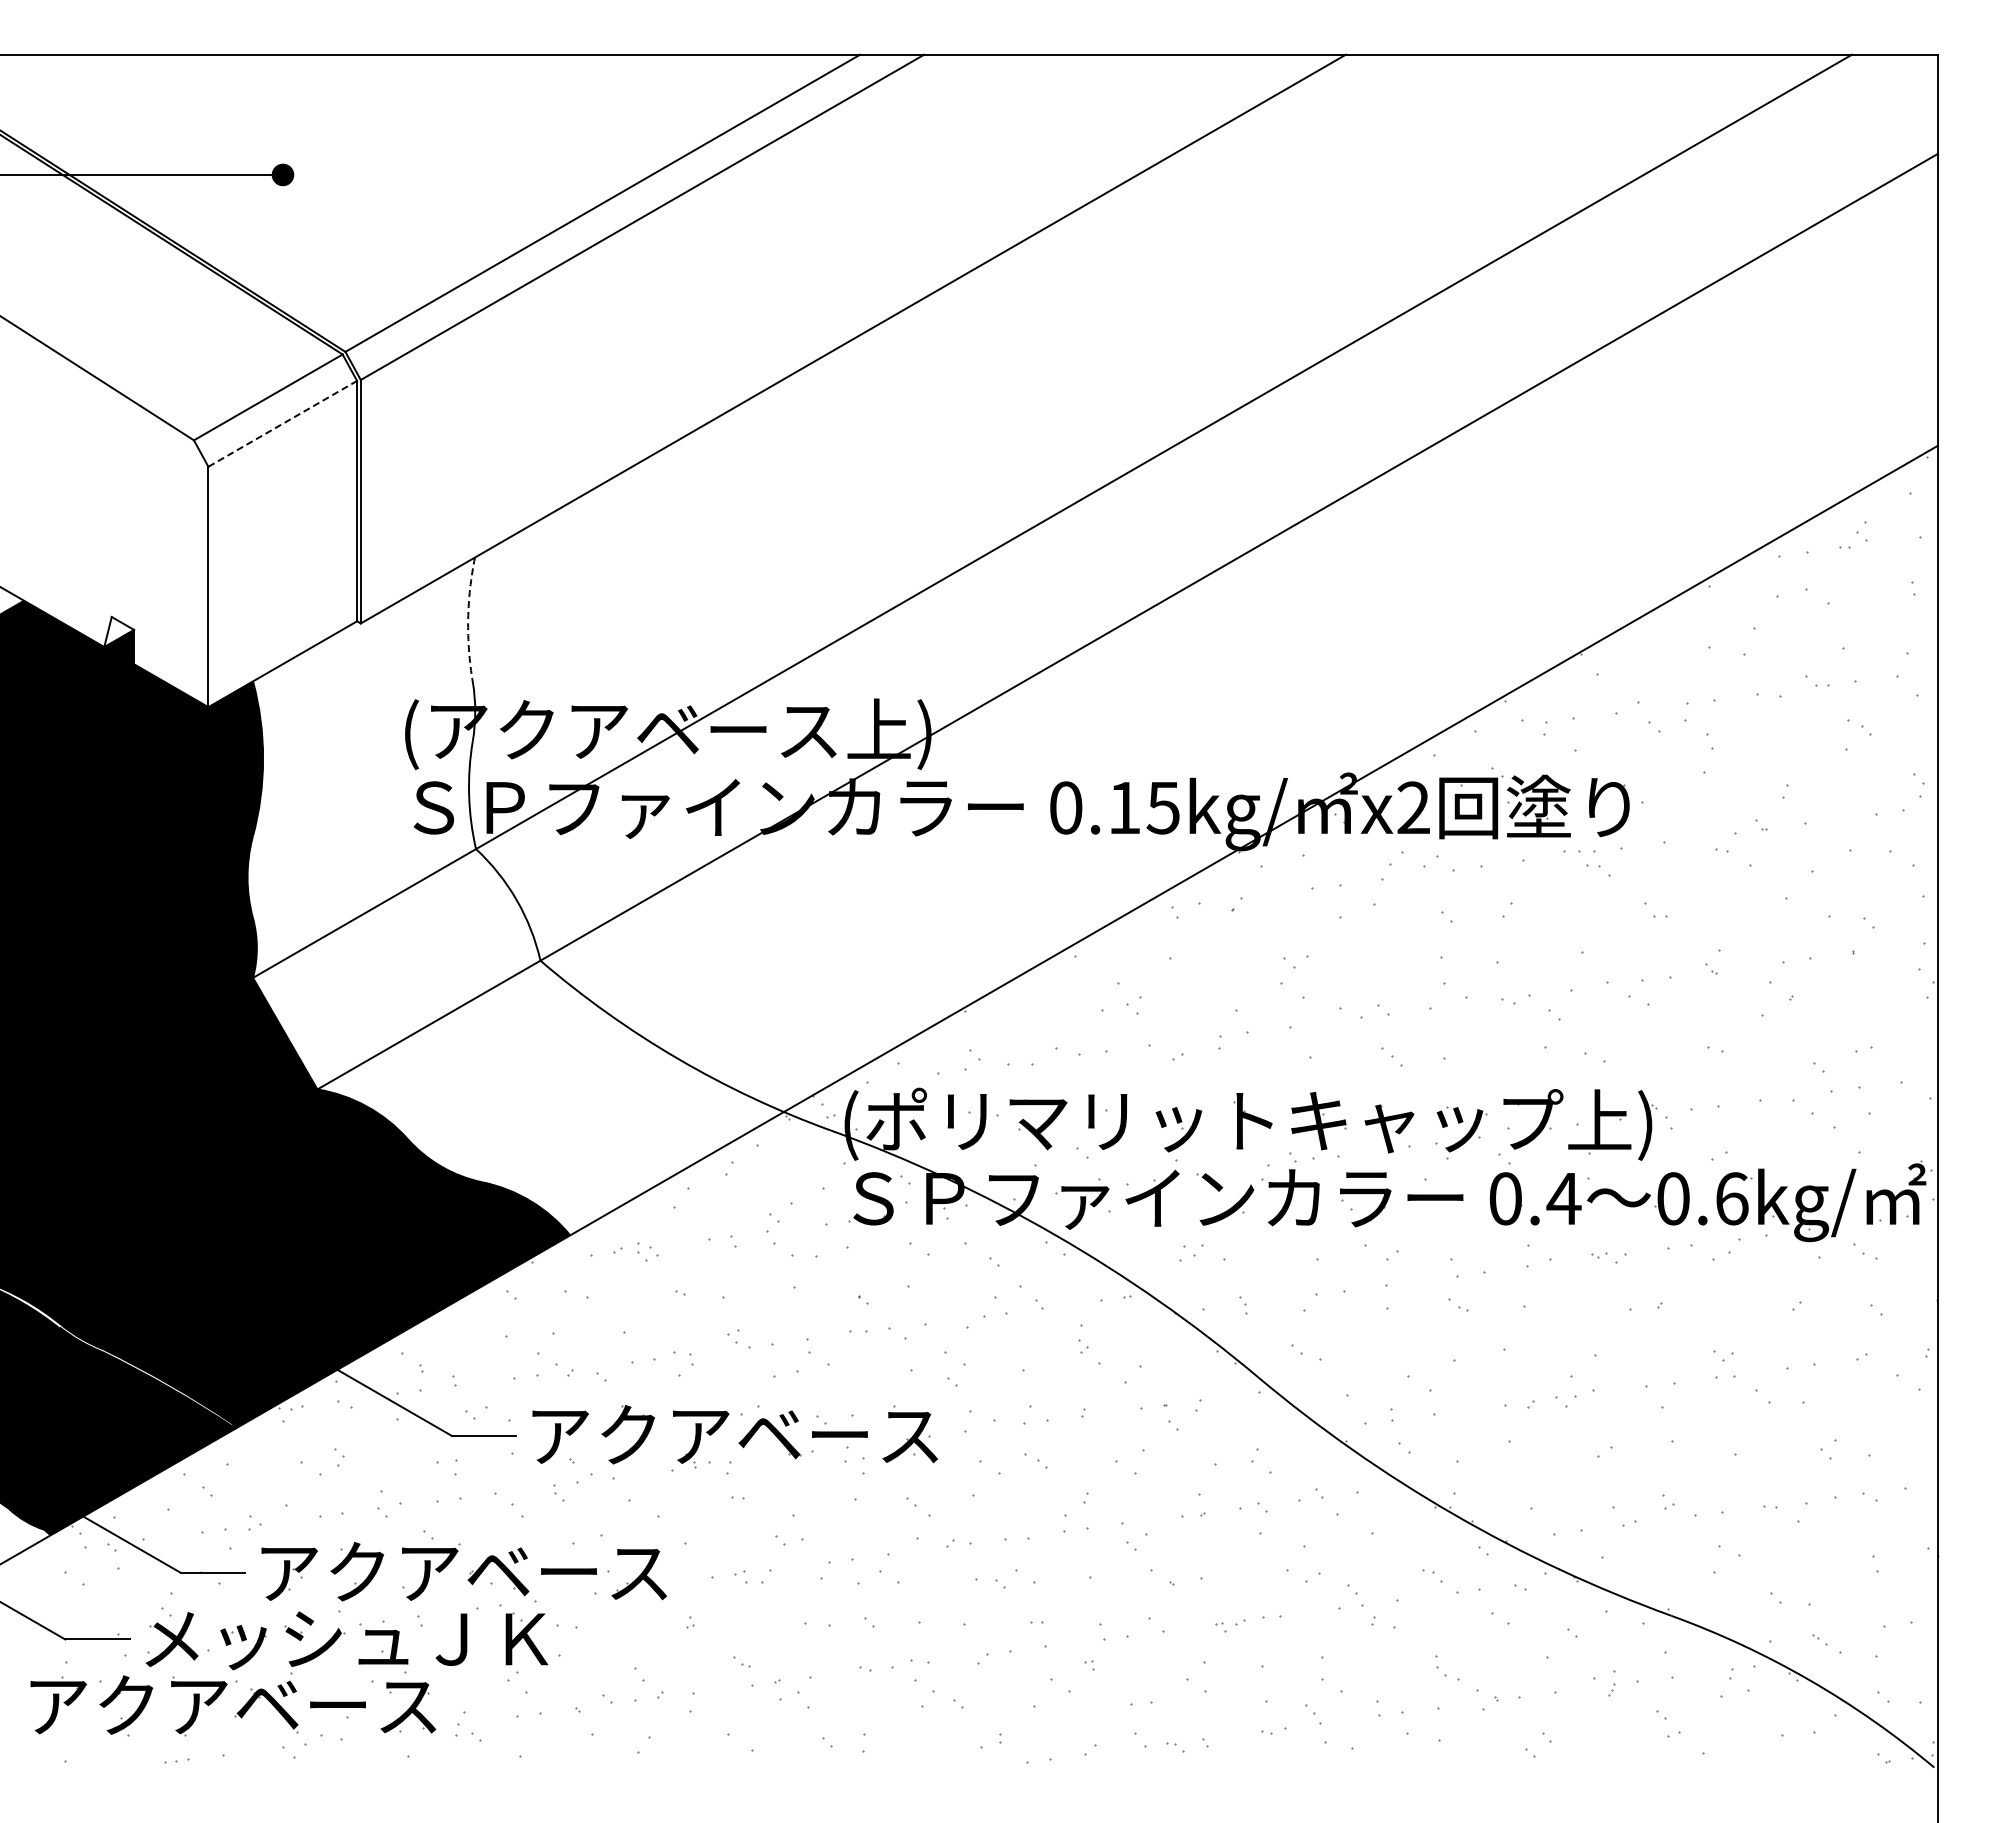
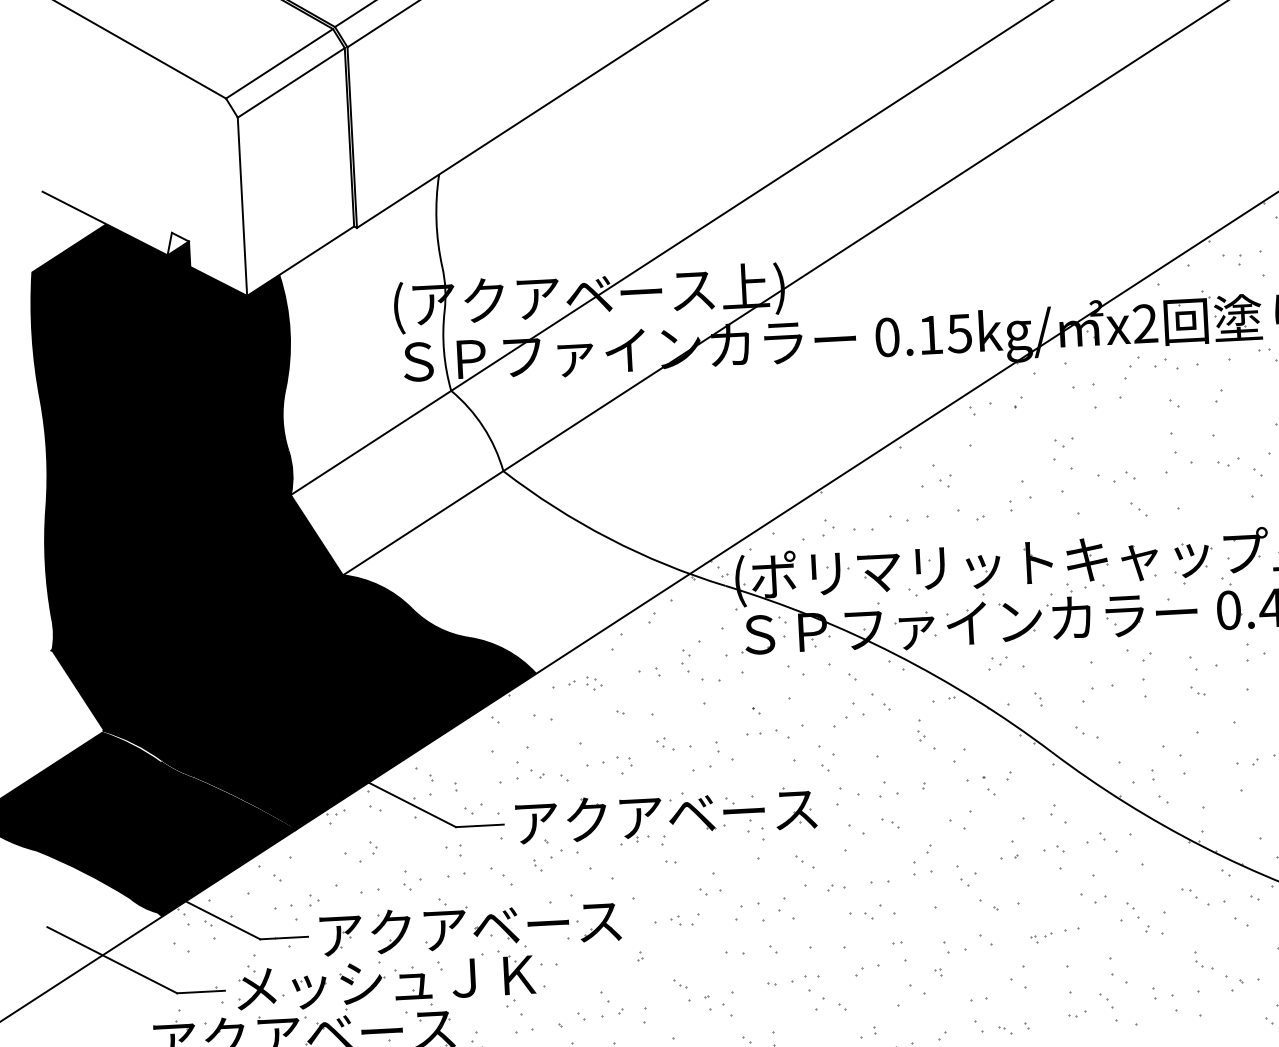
line: (282, 423) -> (291, 82), dashed -> solid
arc: (468, 619) -> (436, 220), dashed -> solid

